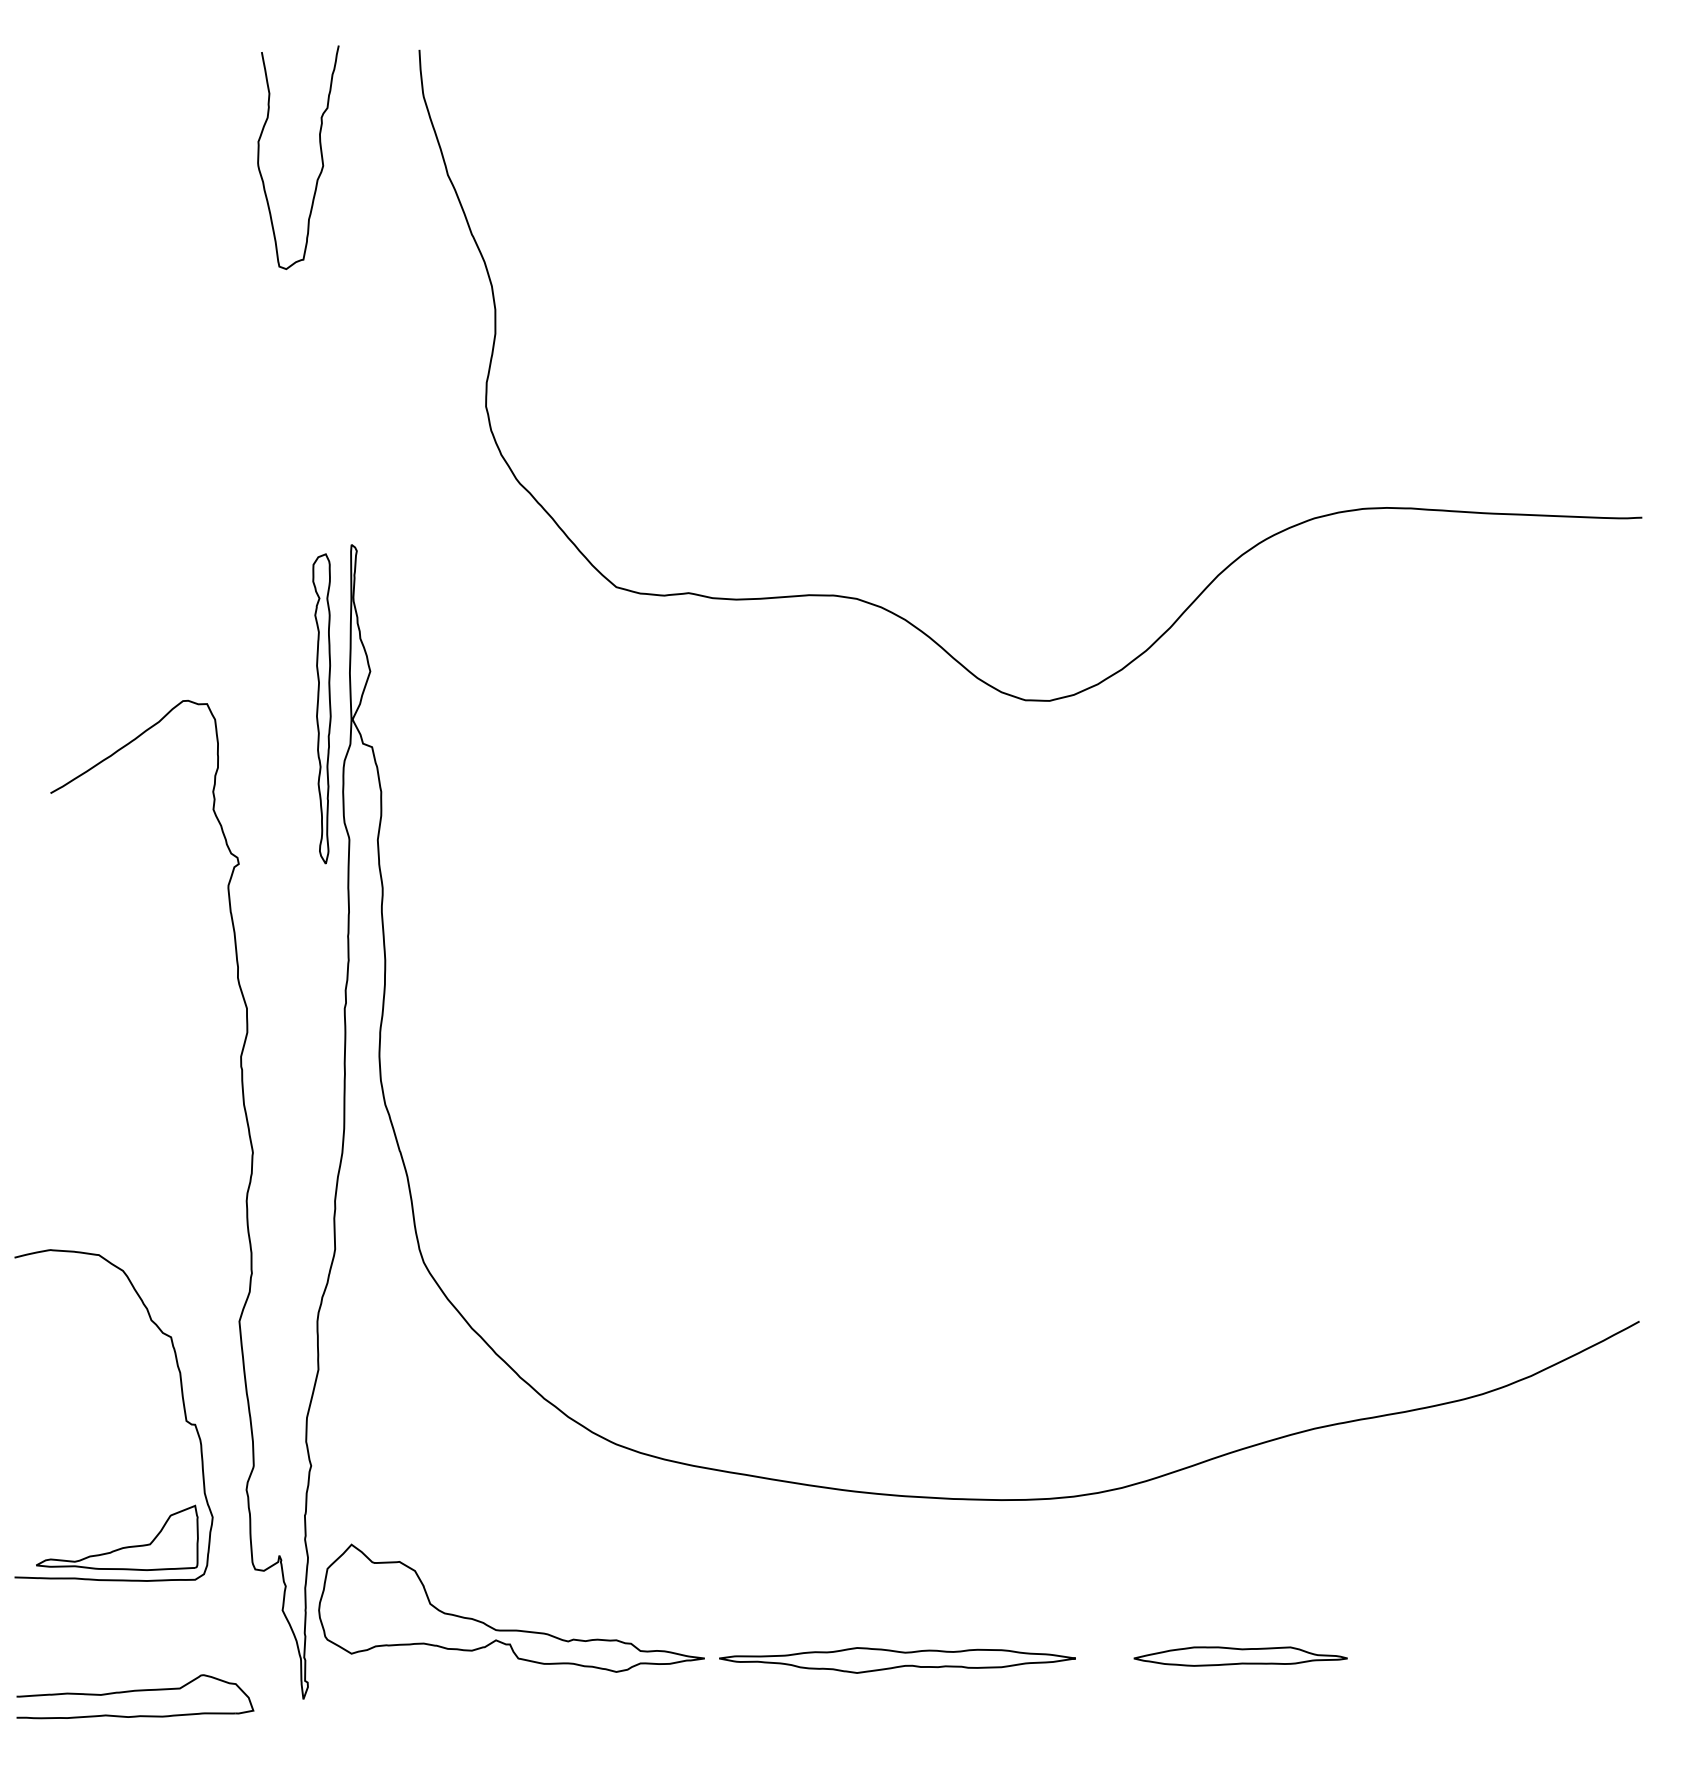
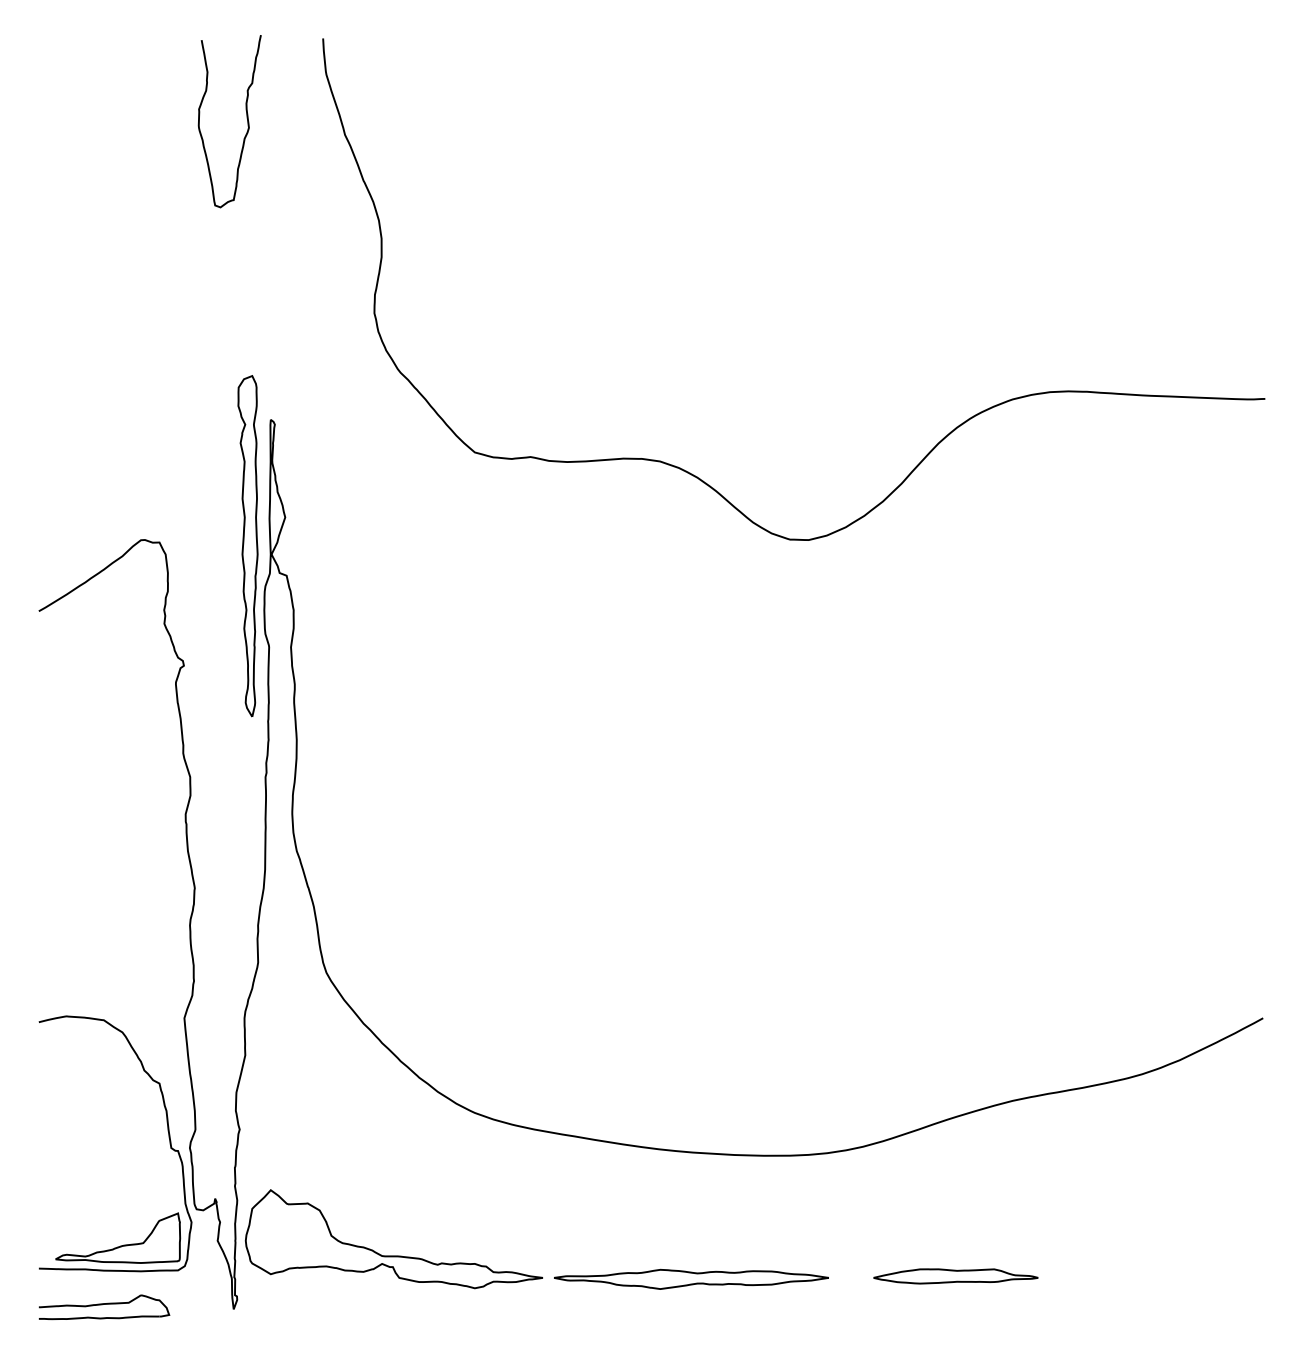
part: (321, 708) -> (247, 545), size x1.43
part: (182, 1403) -> (168, 1134), moved
part: (135, 1696) -> (104, 1307), size x0.71

